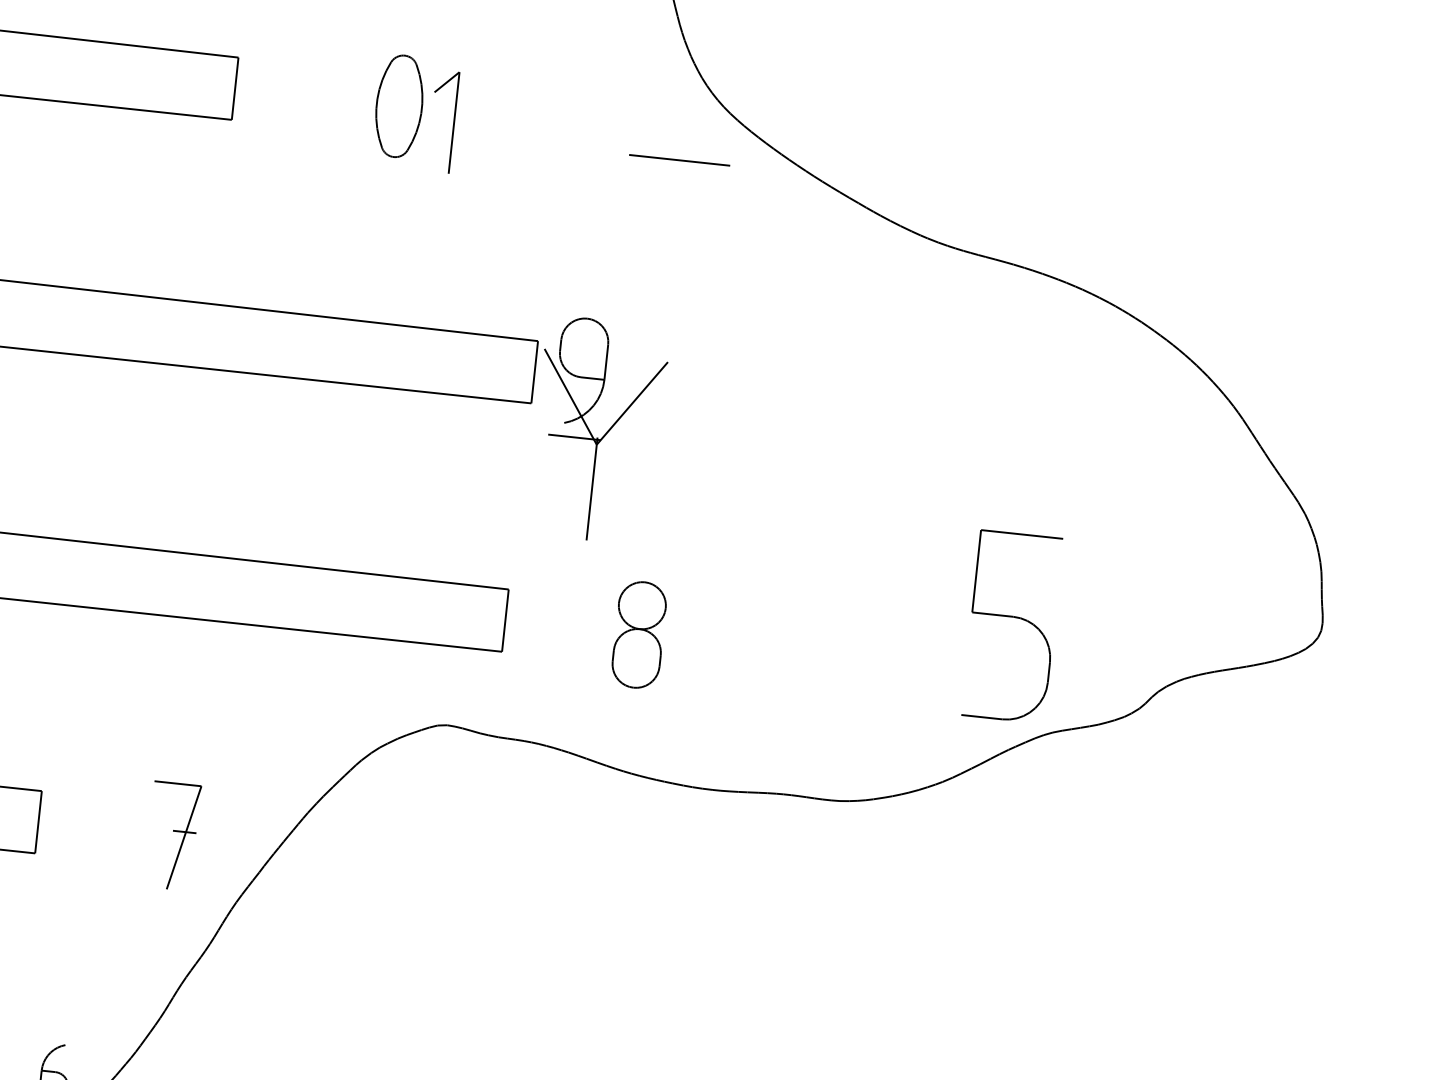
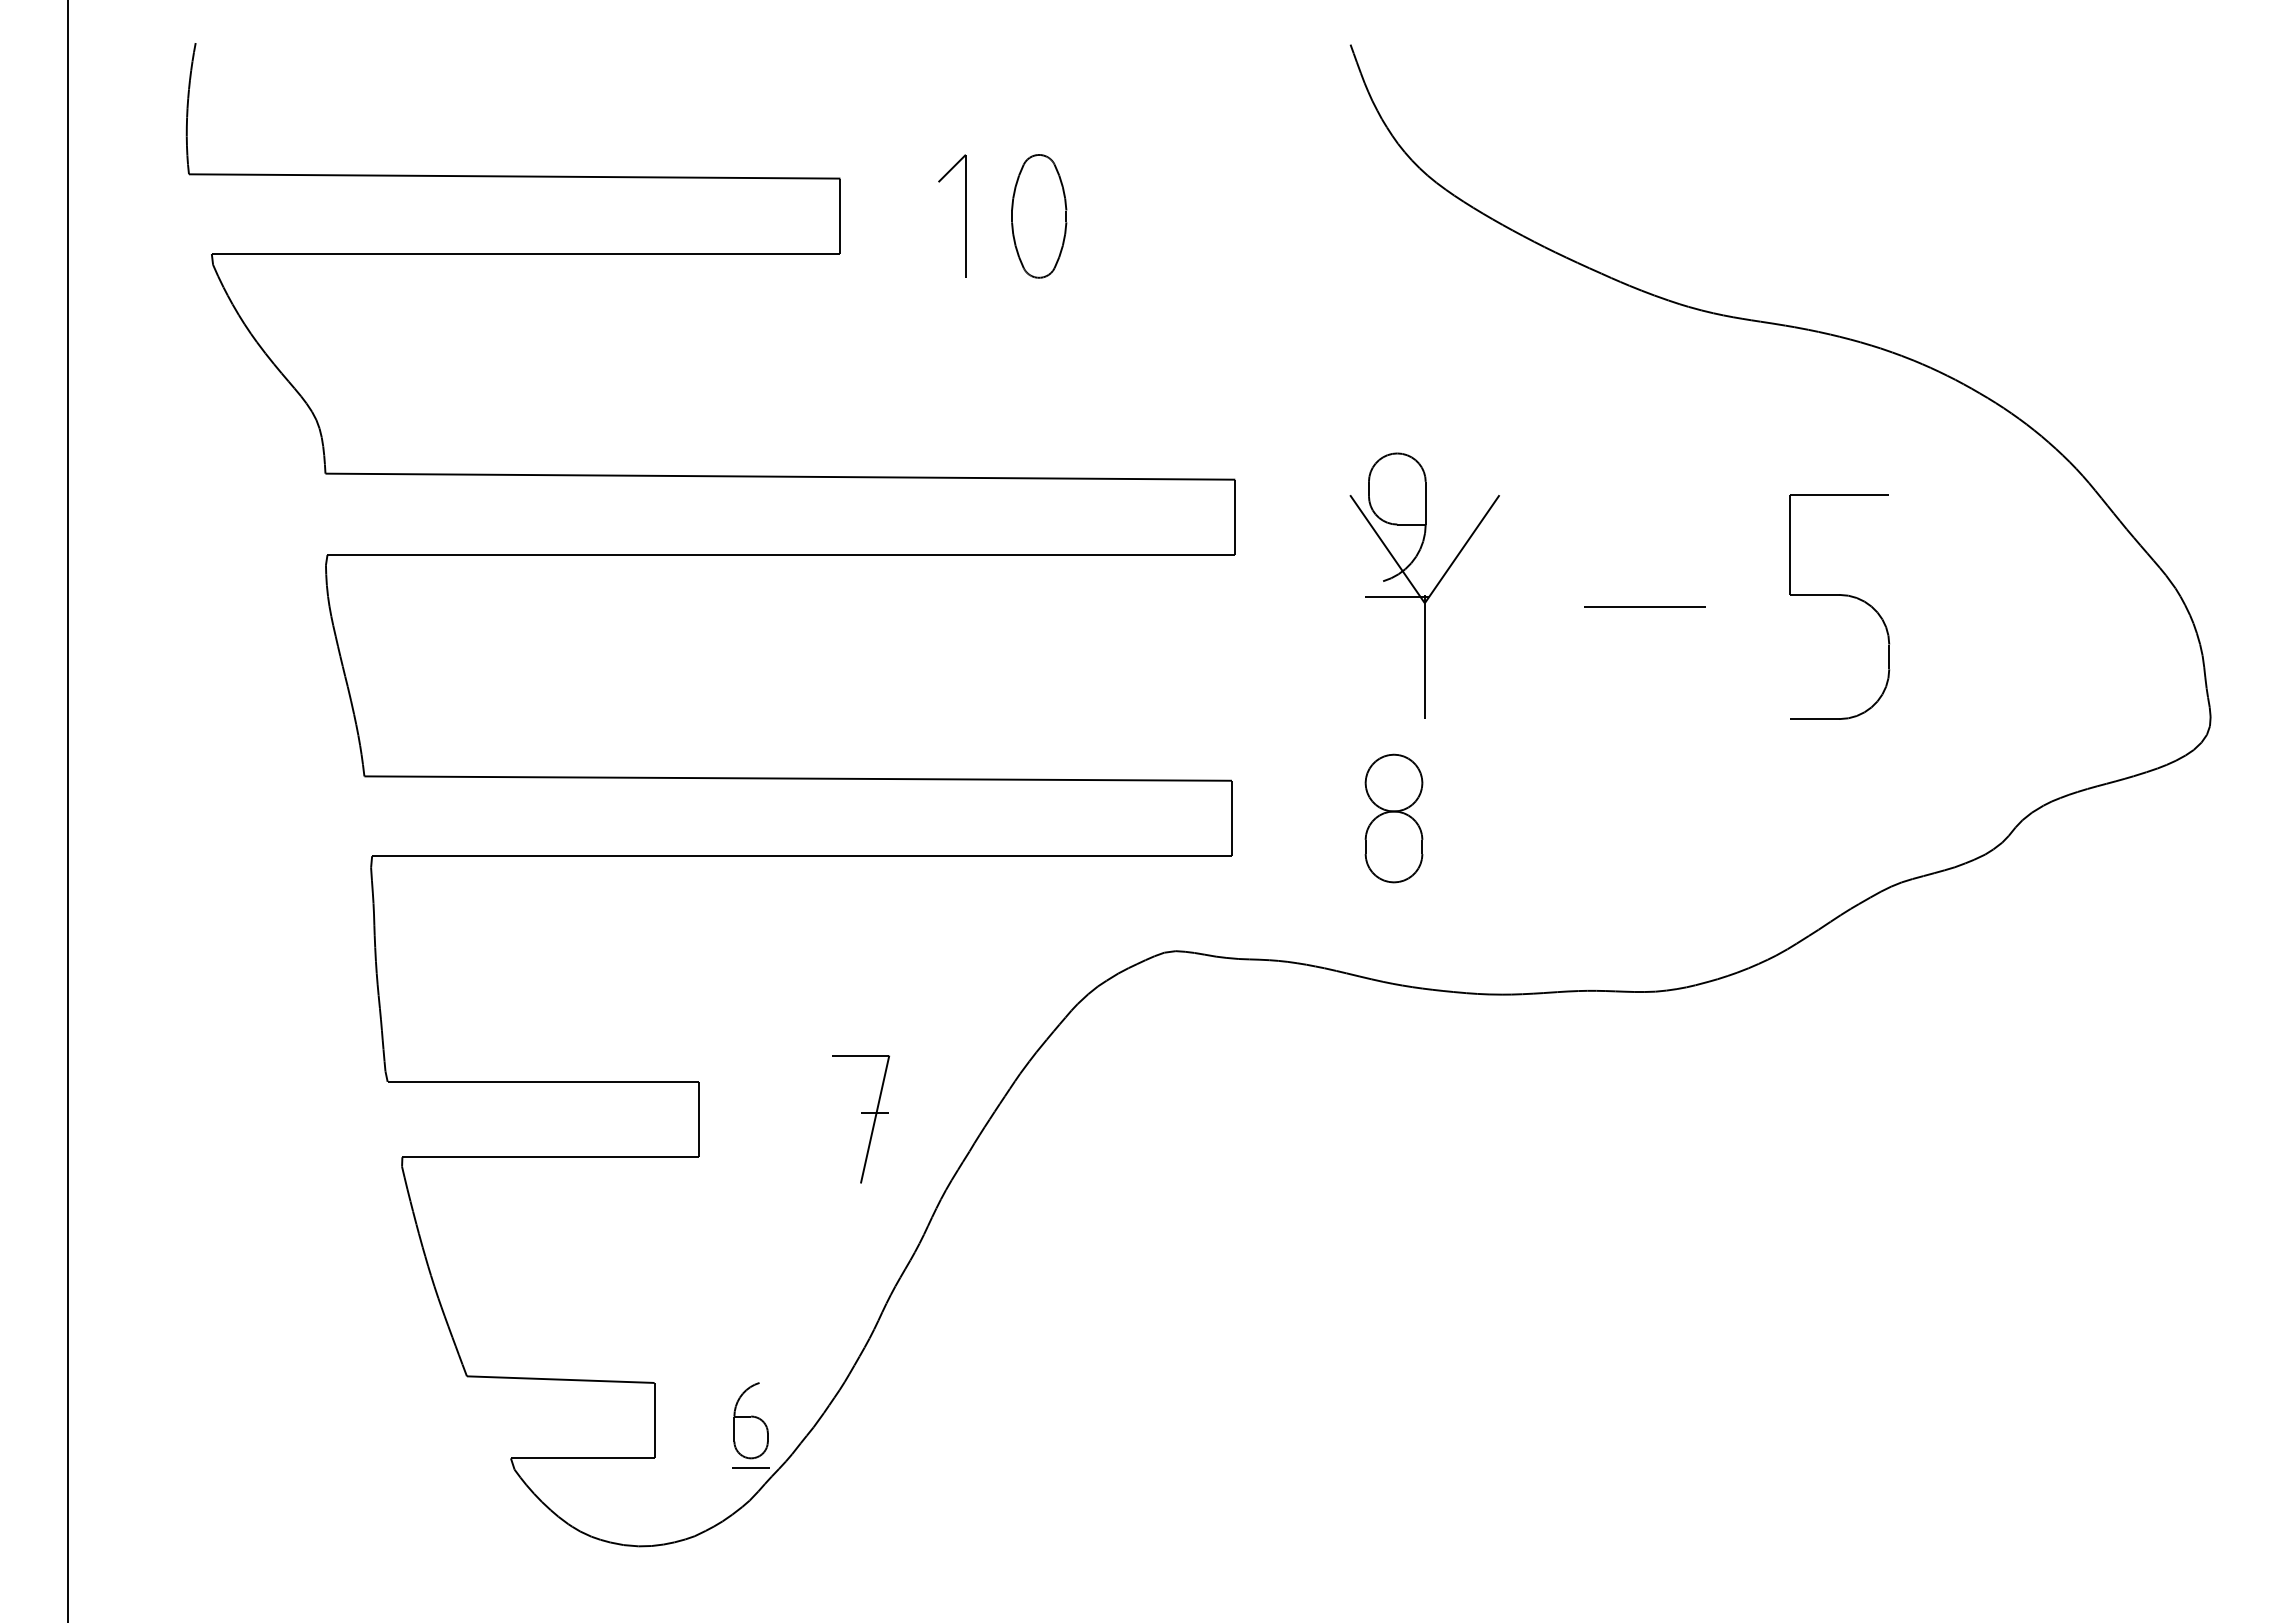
part: (453, 122) -> (965, 215), moved
line: (679, 159) -> (1644, 606), moved
part: (591, 433) -> (1417, 590), moved
part: (1015, 618) -> (1842, 596), moved

